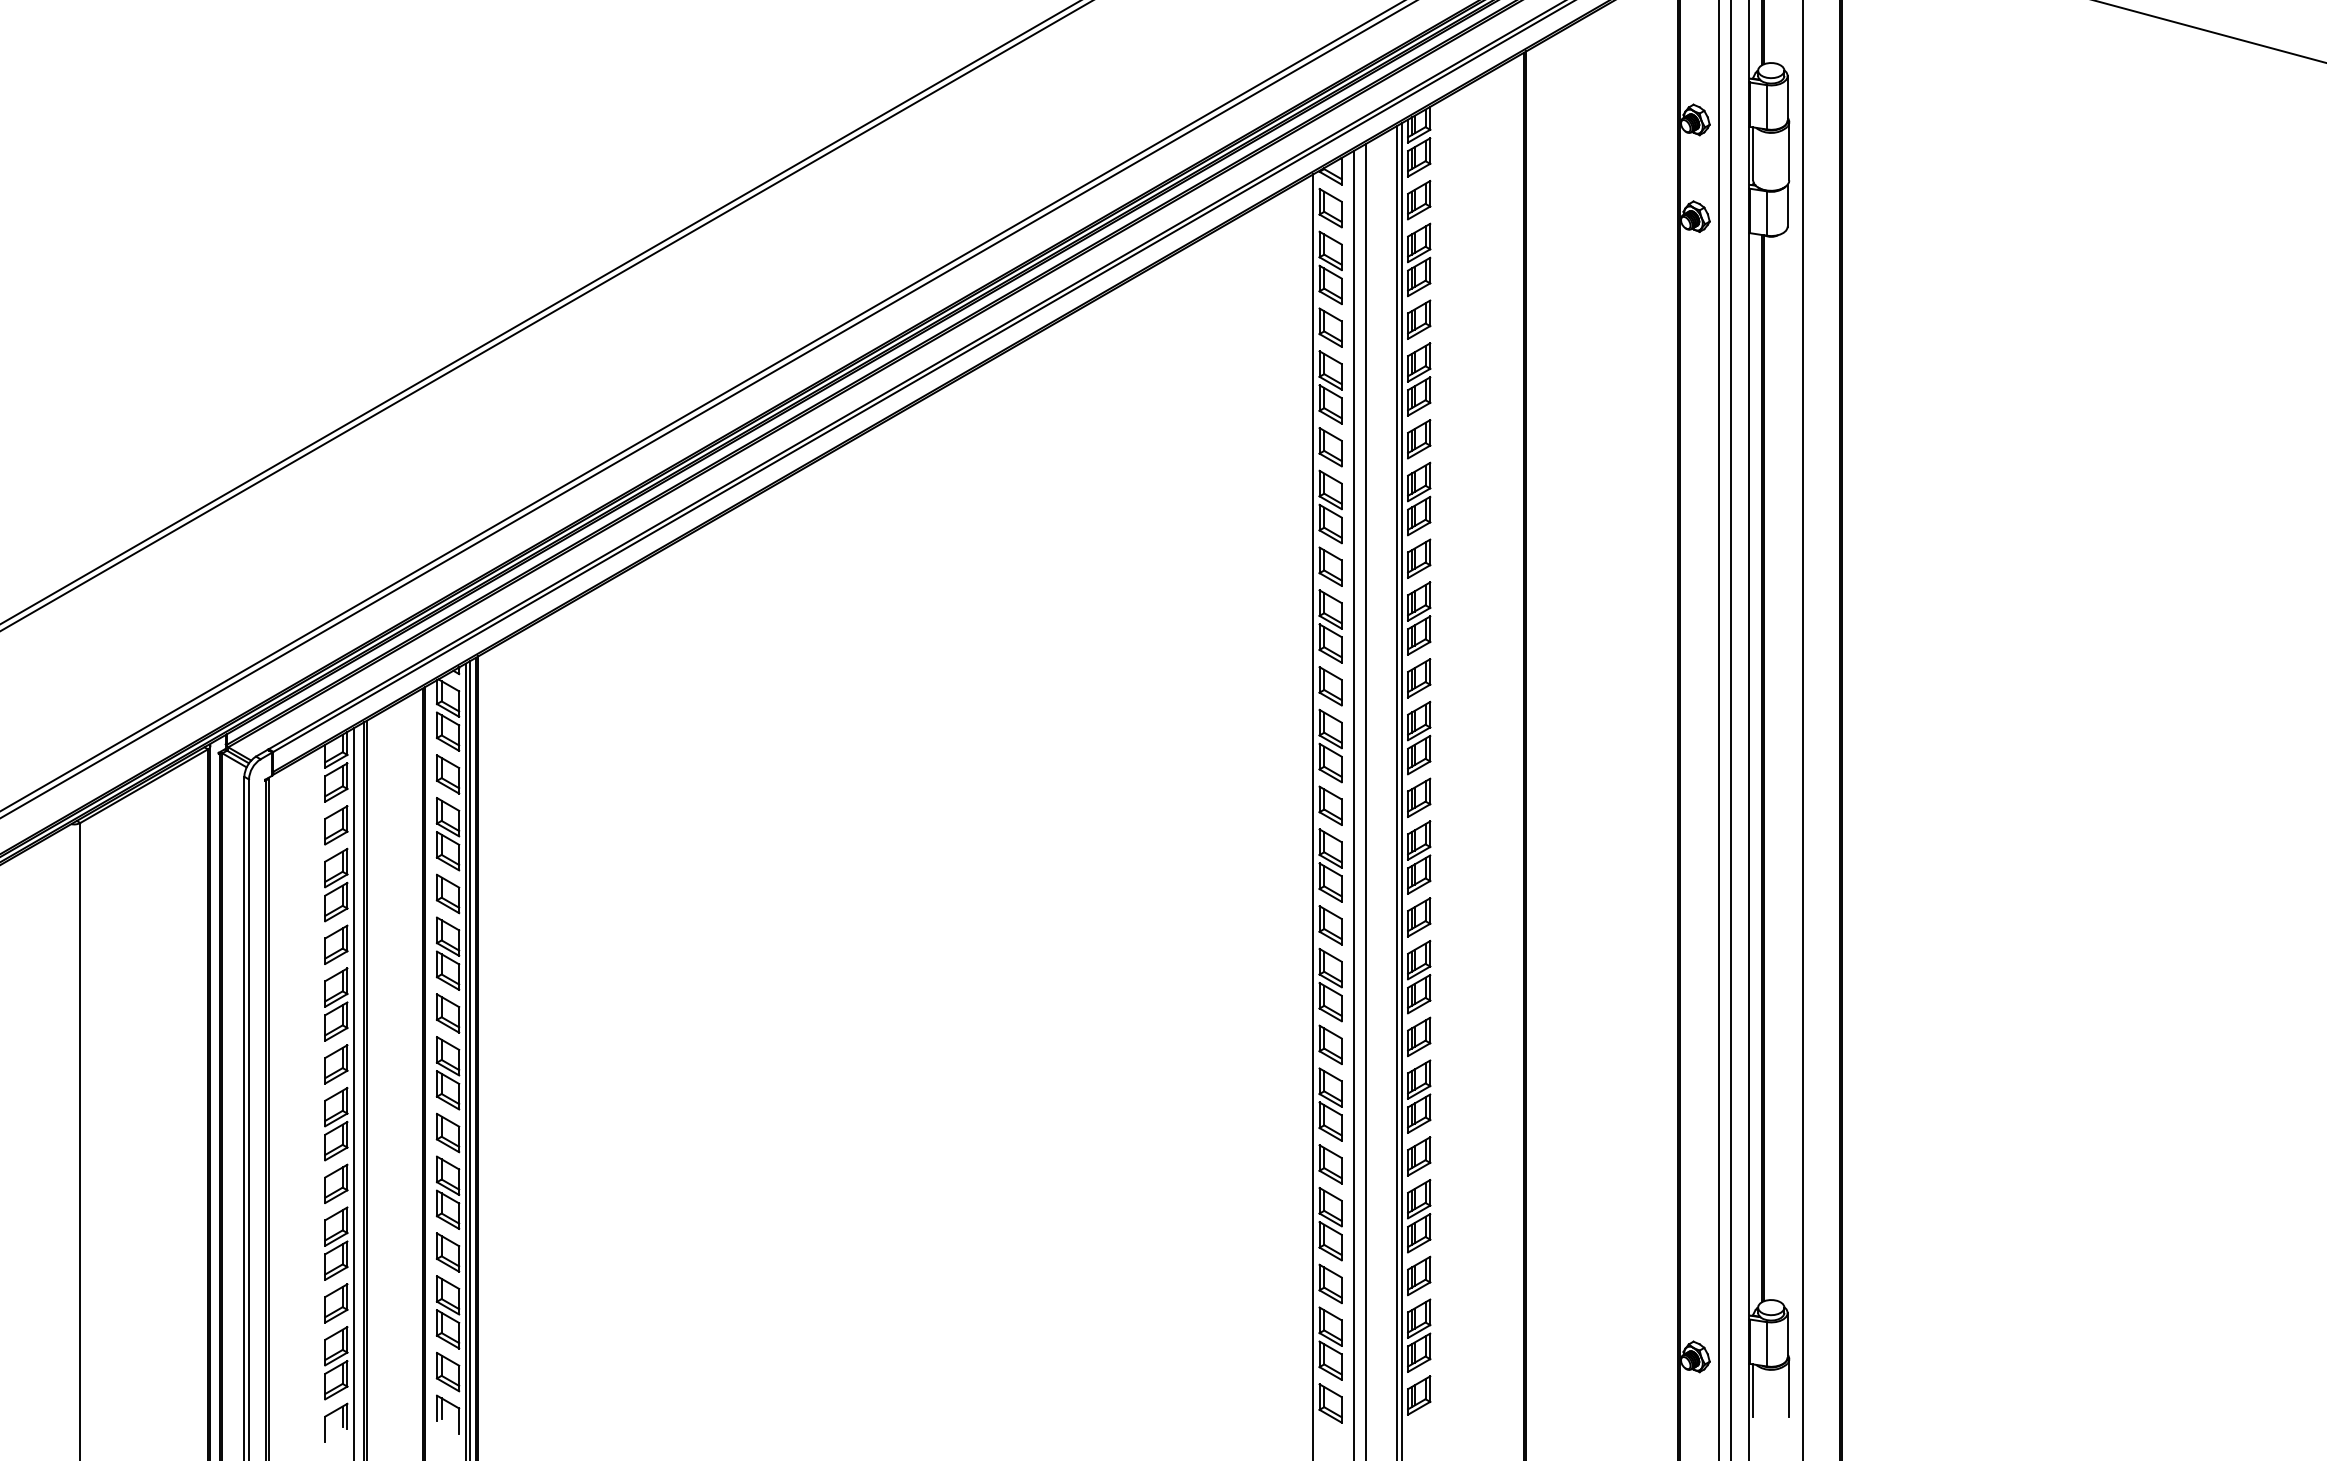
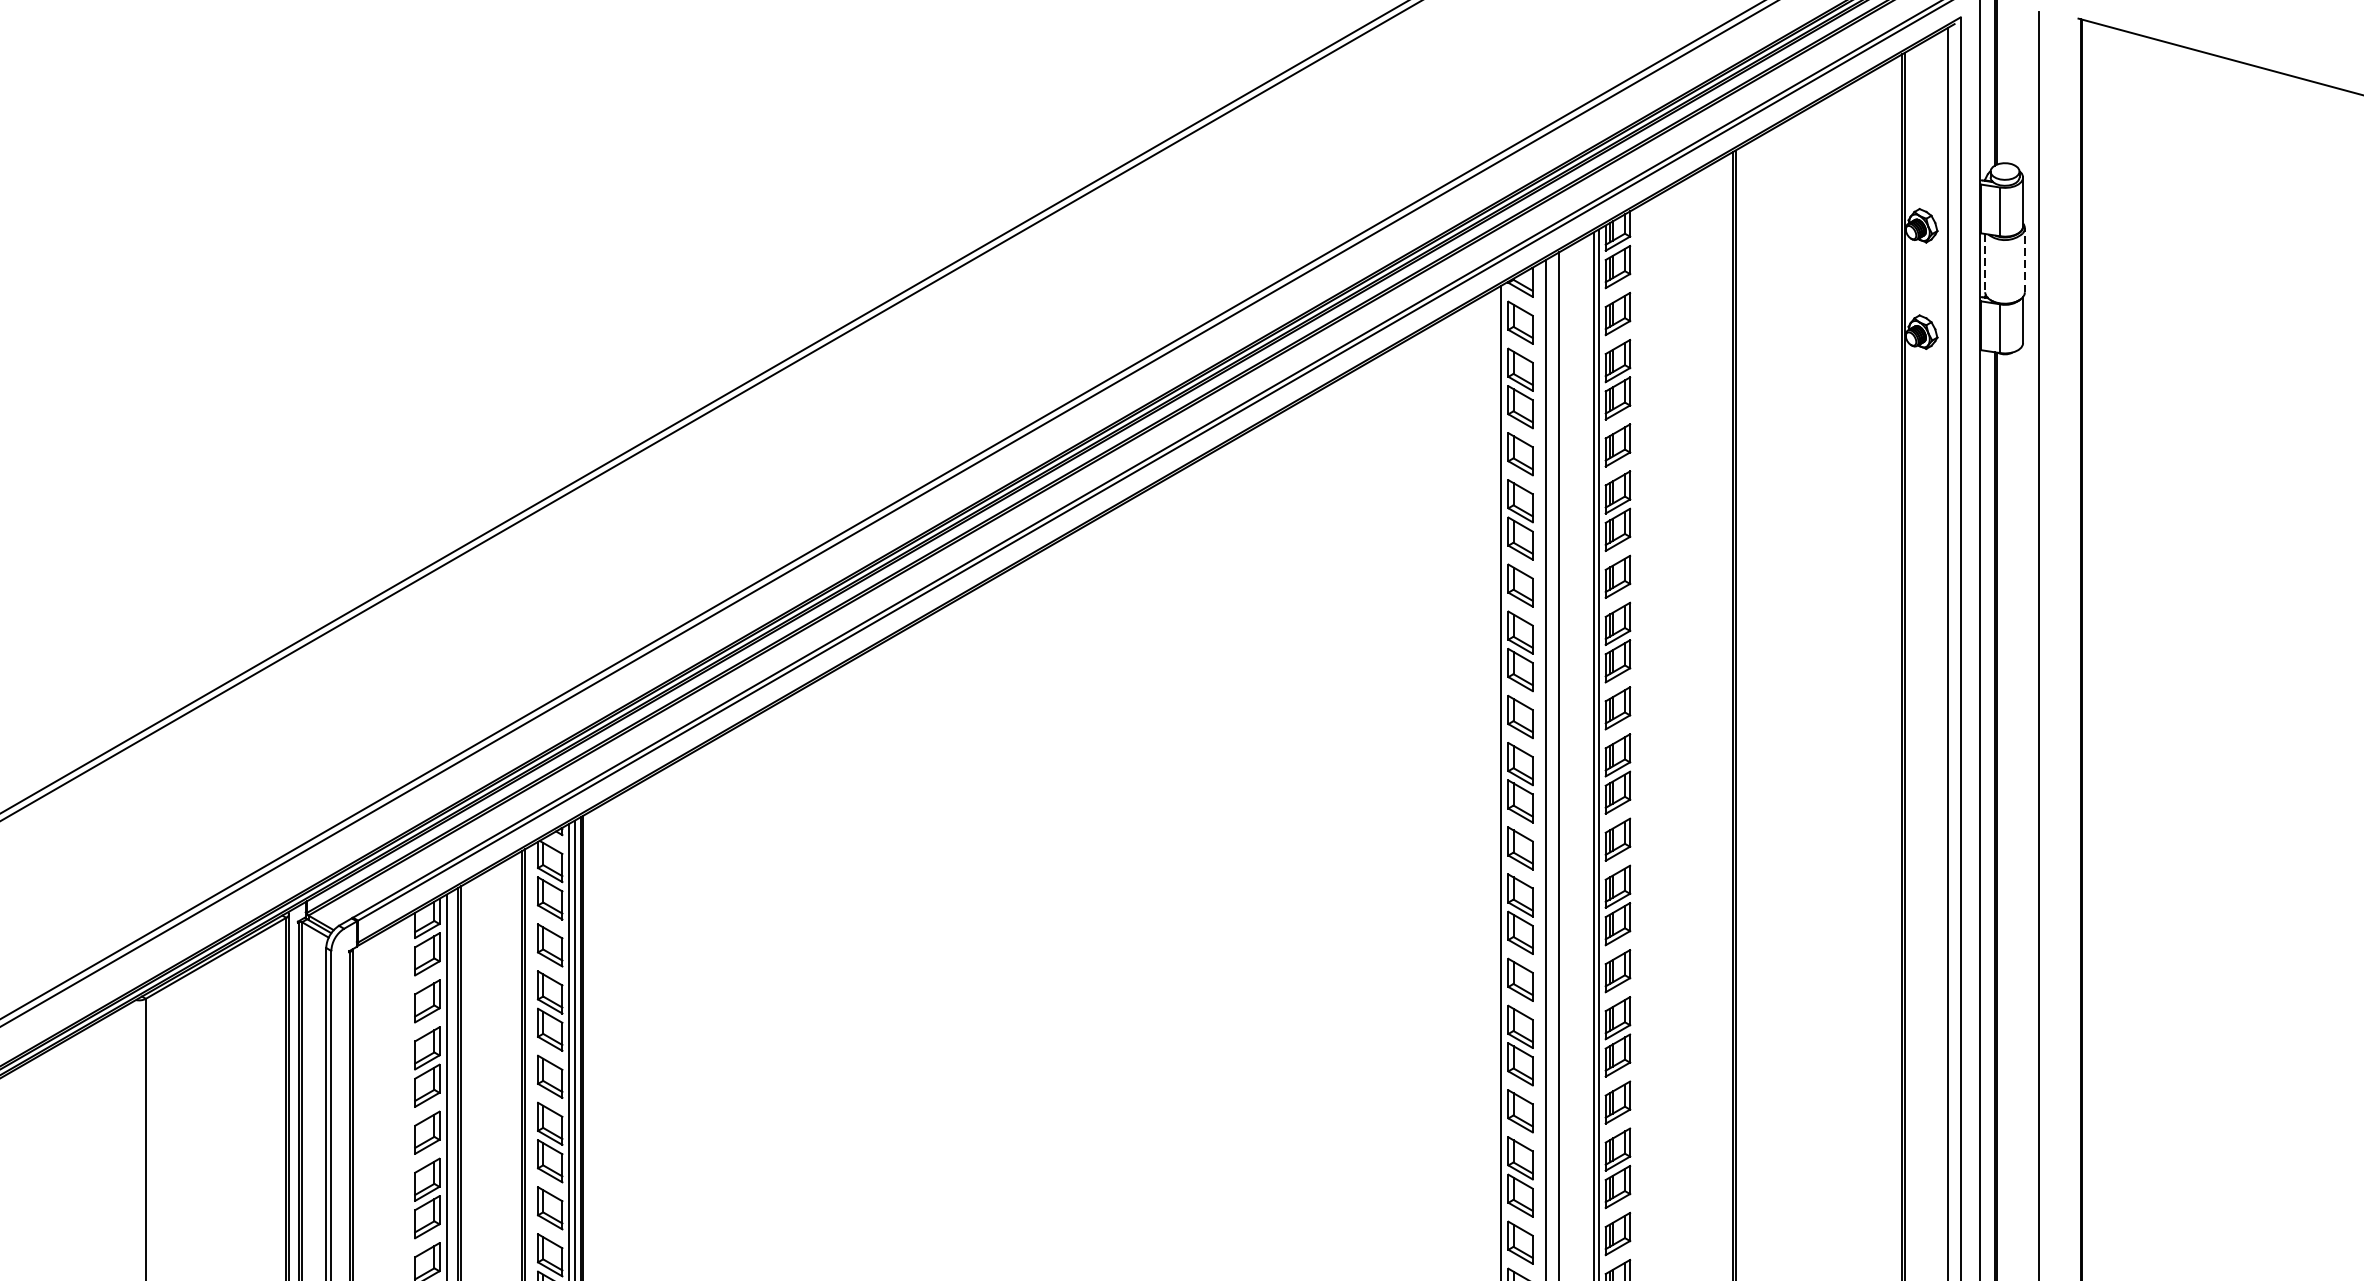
line: (1789, 150) -> (2025, 259), solid -> dashed
line: (1753, 153) -> (1985, 262), solid -> dashed

